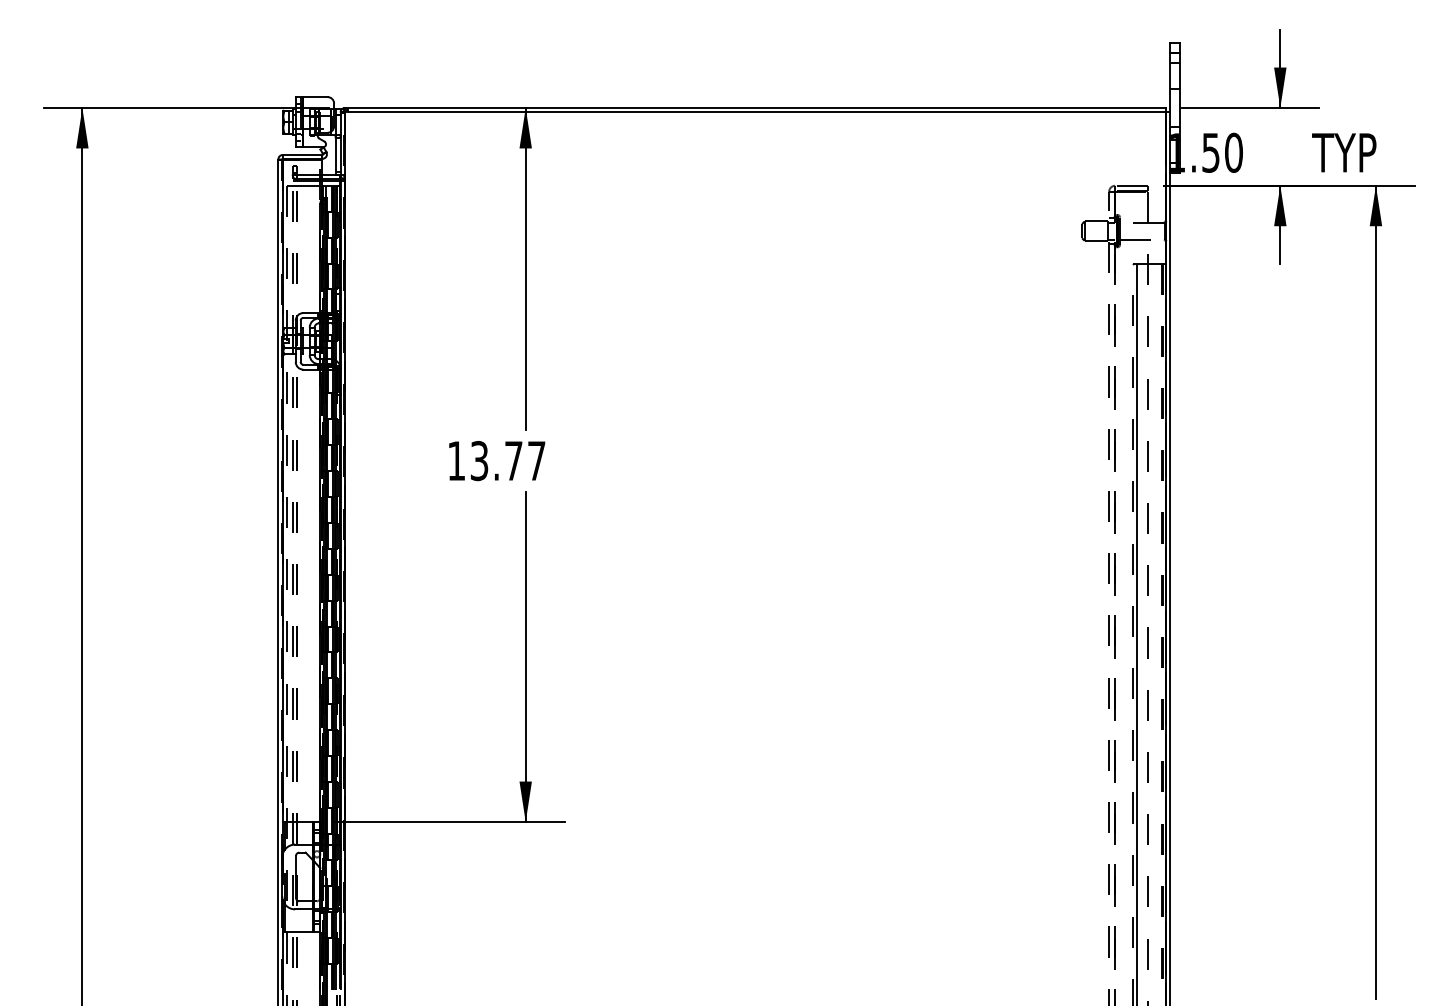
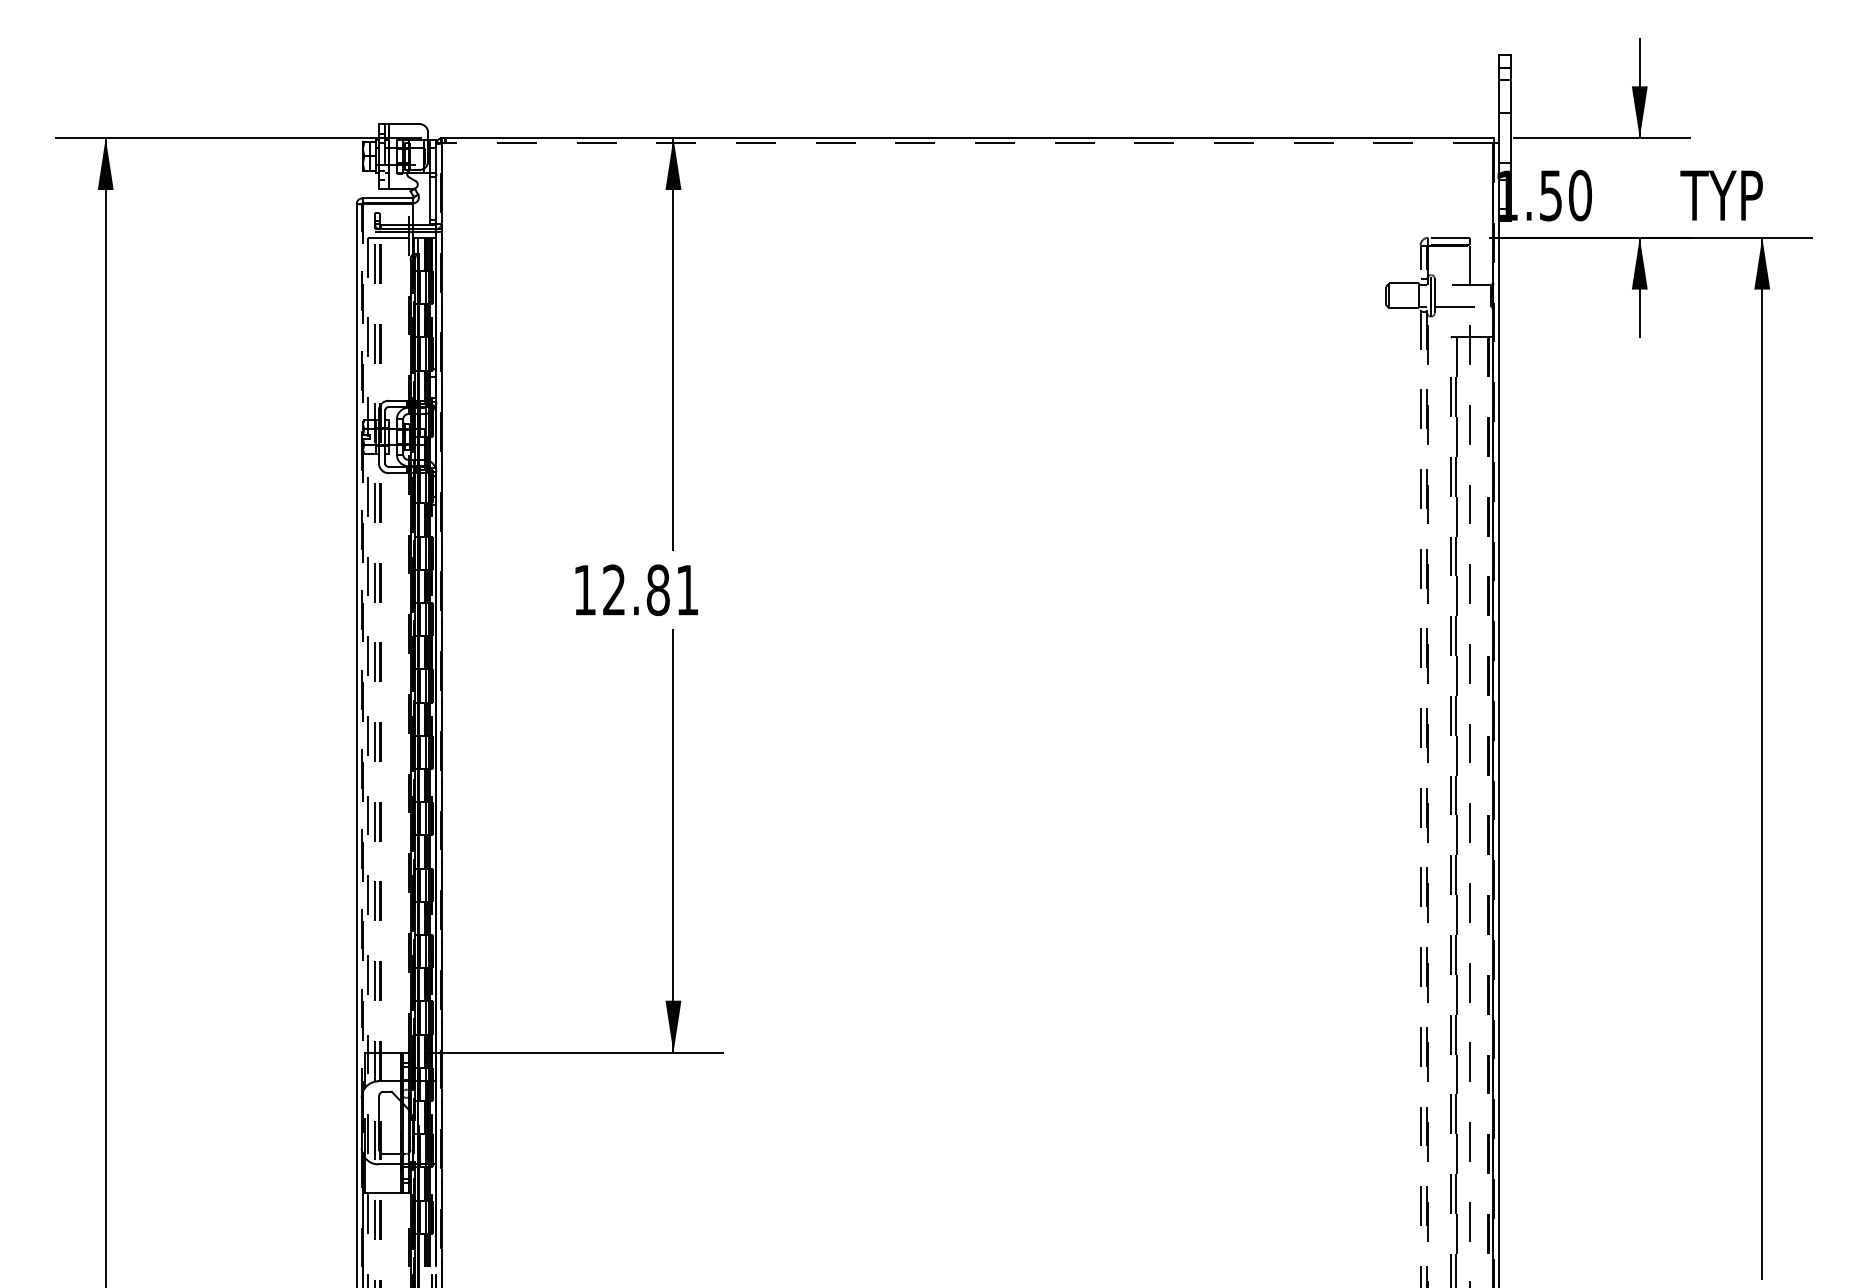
line: (755, 112) -> (967, 143), solid -> dashed
text: (507, 461) -> (650, 590), 13.77 -> 12.81
line: (282, 507) -> (362, 649), solid -> dashed

